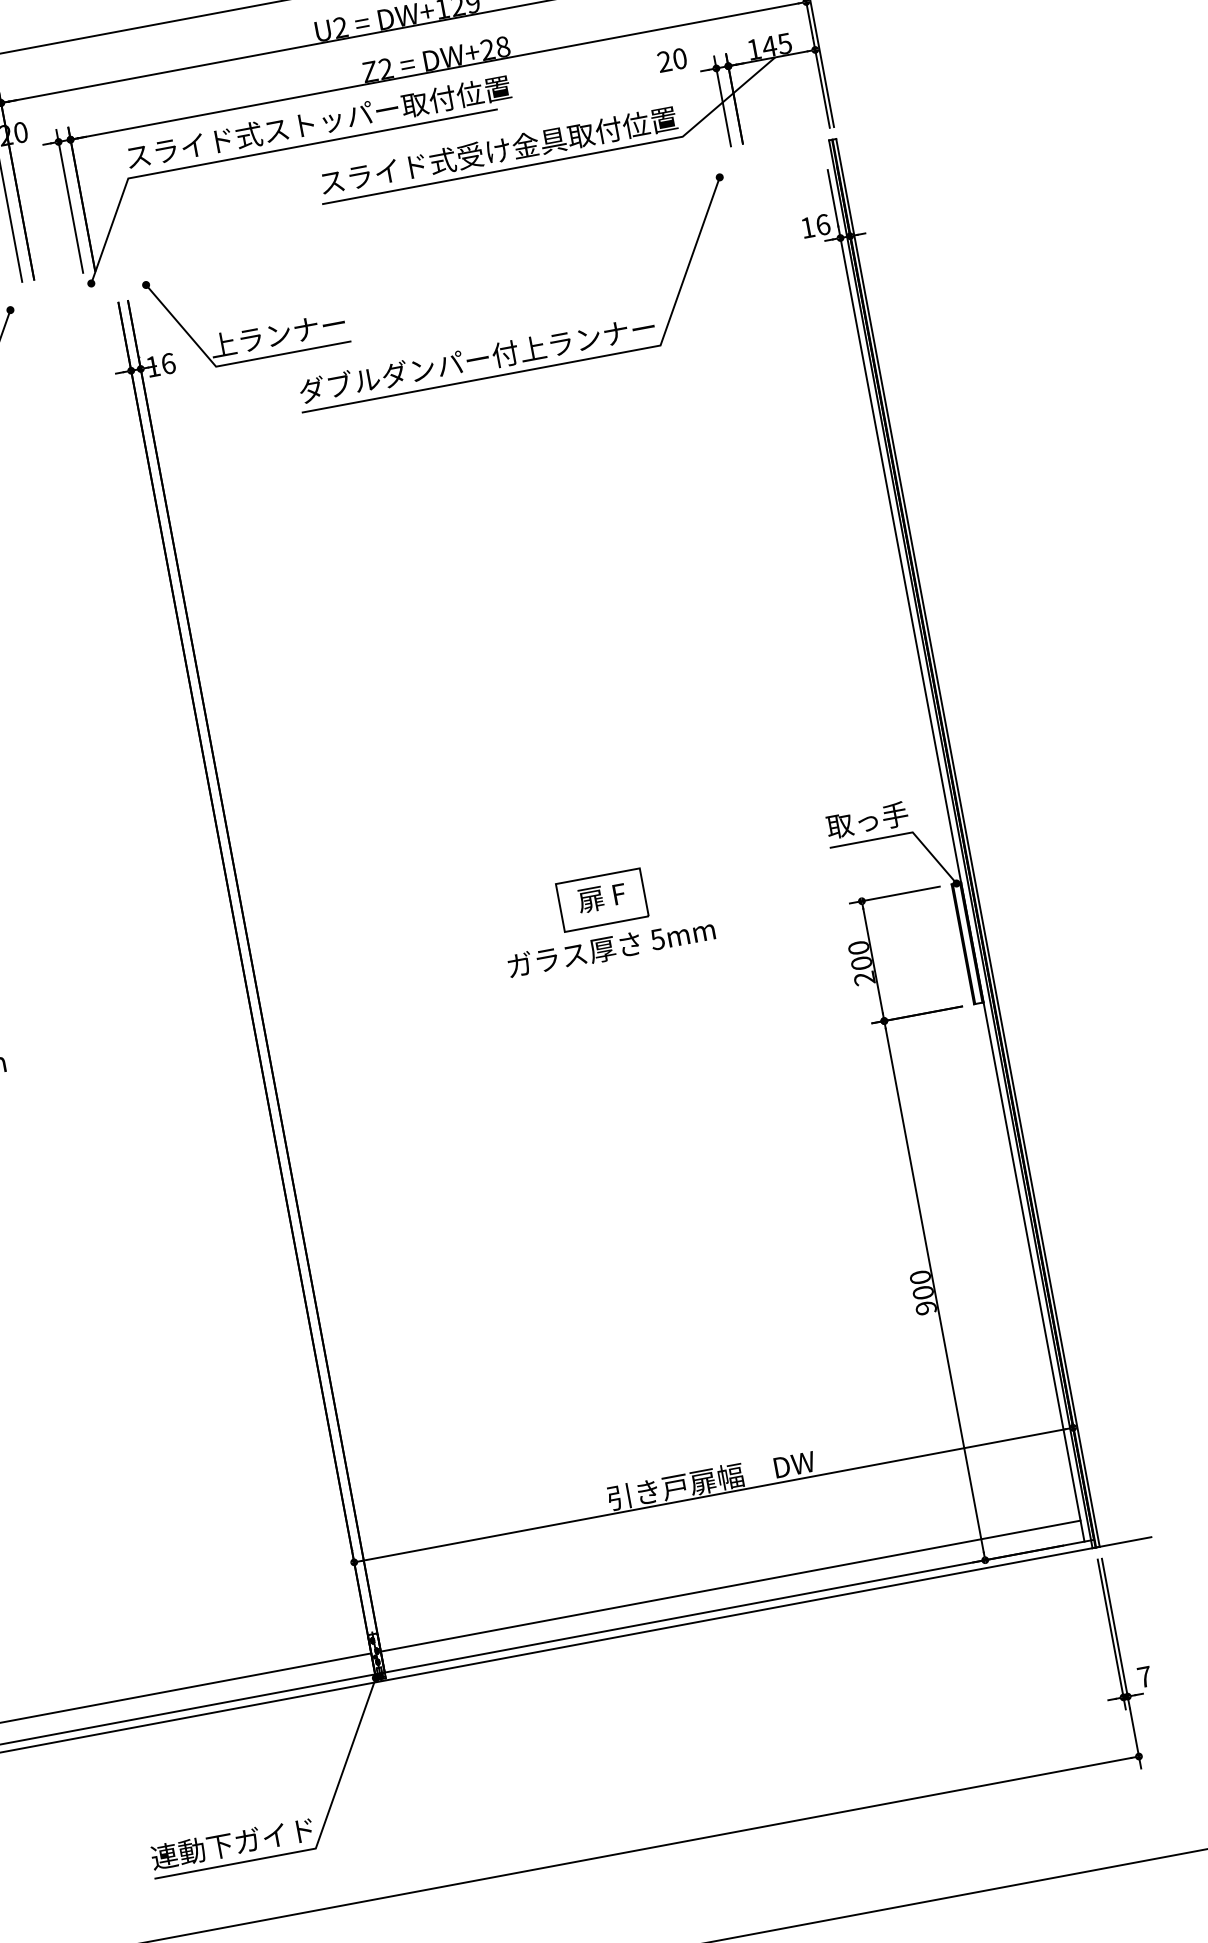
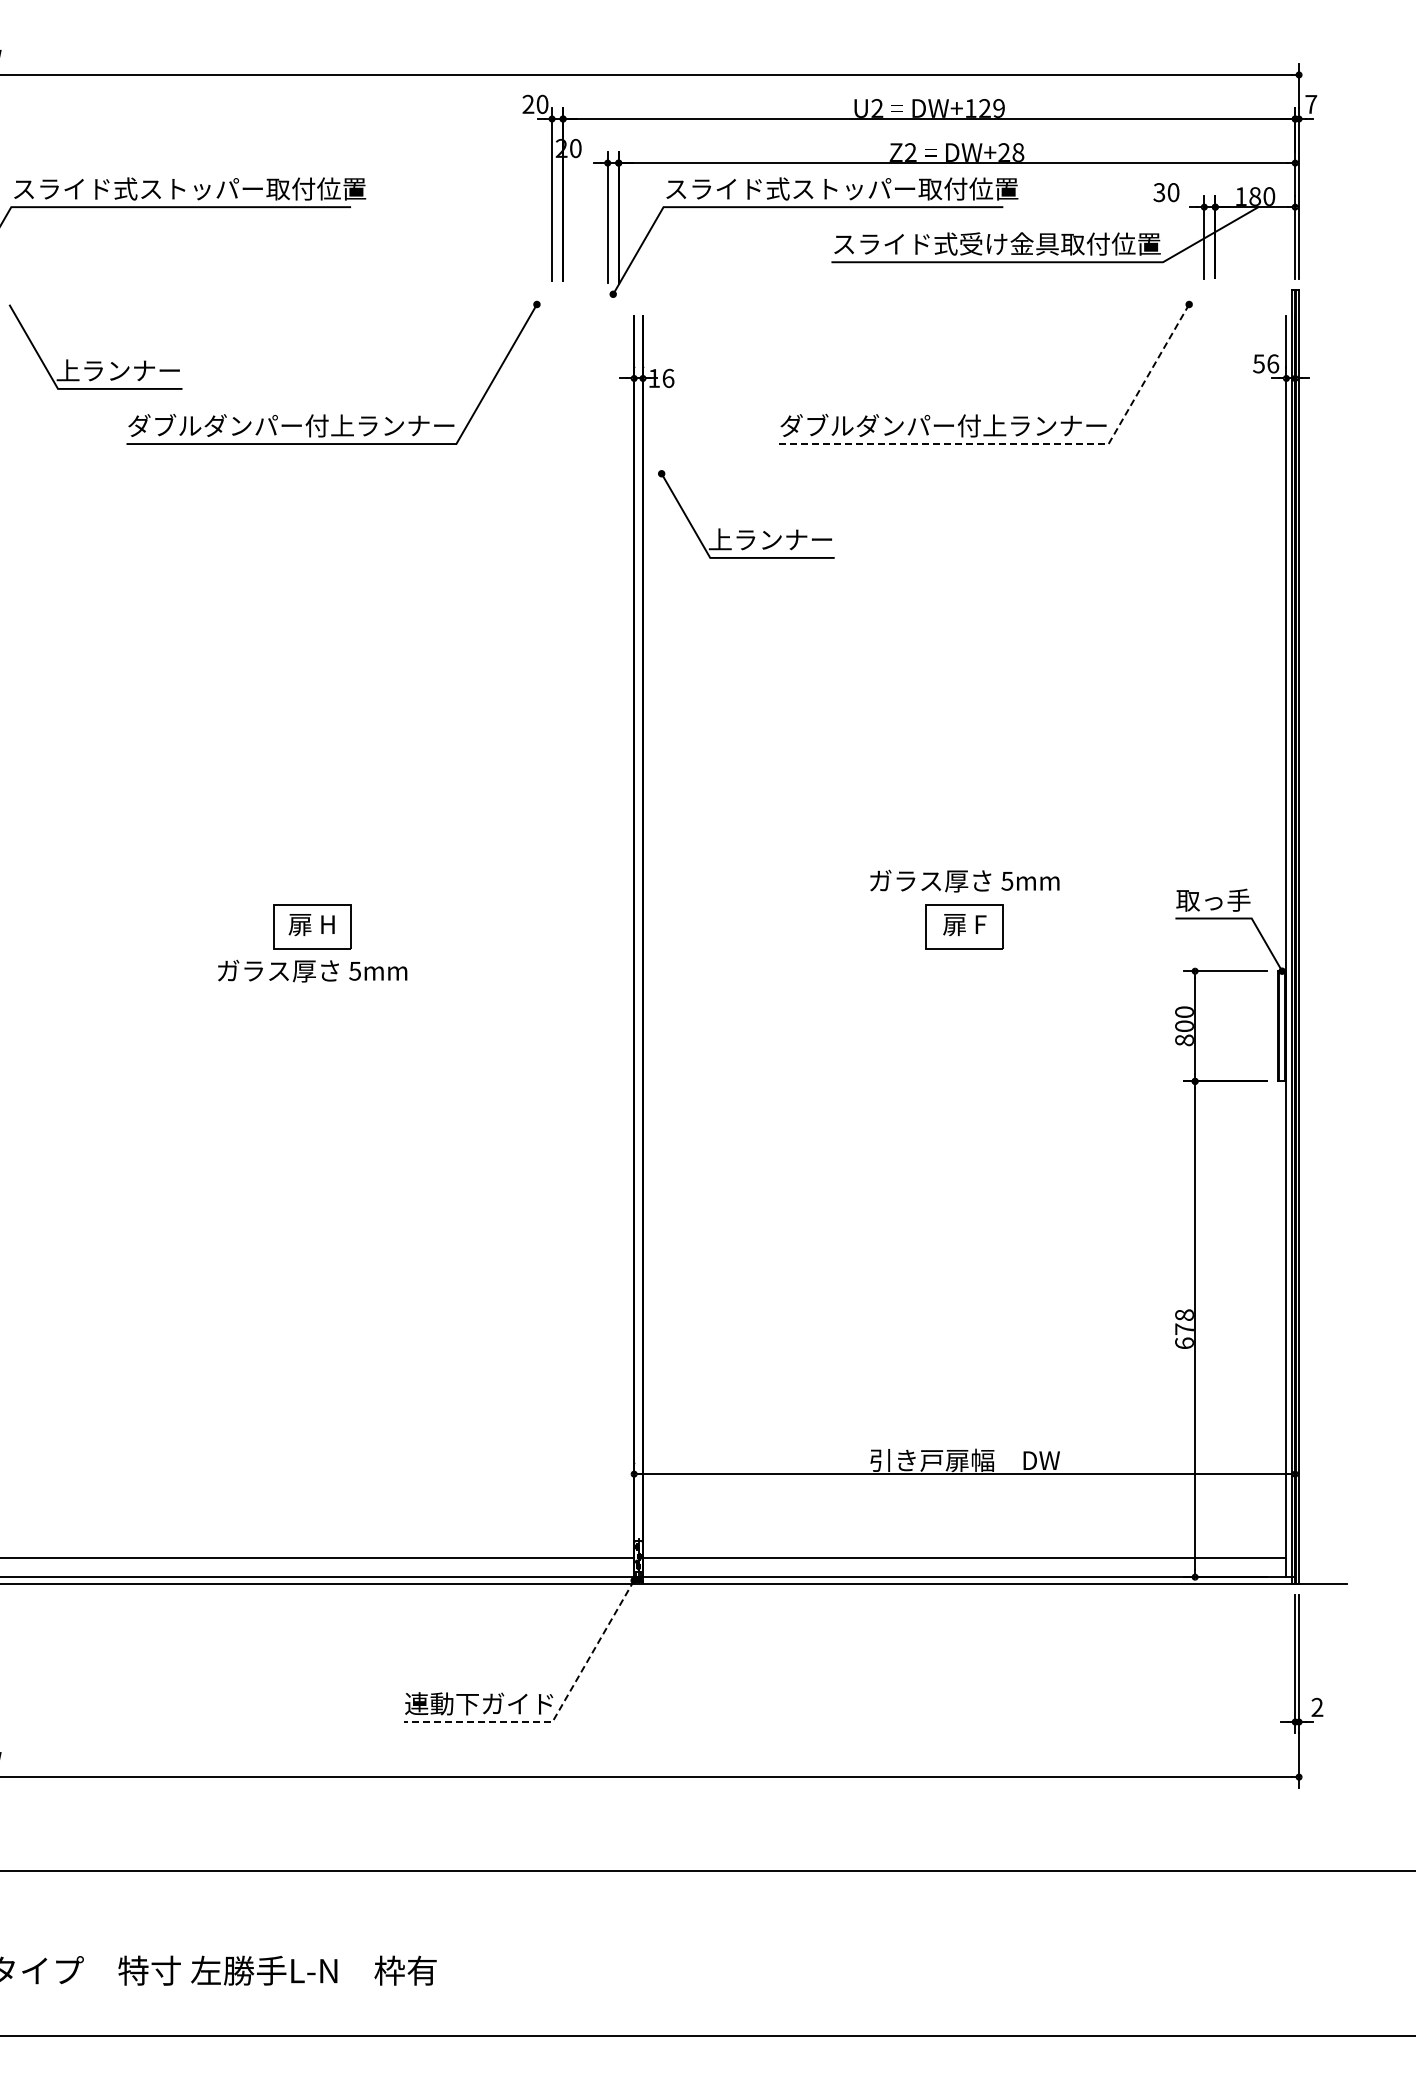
text: (776, 45) -> (1261, 196), 145 -> 180
text: (664, 61) -> (1159, 192), 20 -> 30
text: (807, 227) -> (1258, 363), 16 -> 56
part: (249, 329) -> (746, 530), moved
line: (570, 362) -> (1025, 444), solid -> dashed
text: (610, 947) -> (964, 880), moved
text: (864, 978) -> (1184, 1040), 200 -> 800
text: (923, 1293) -> (1184, 1329), 900 -> 678
text: (1144, 1675) -> (1317, 1706), 7 -> 2
line: (317, 1840) -> (555, 1715), solid -> dashed

